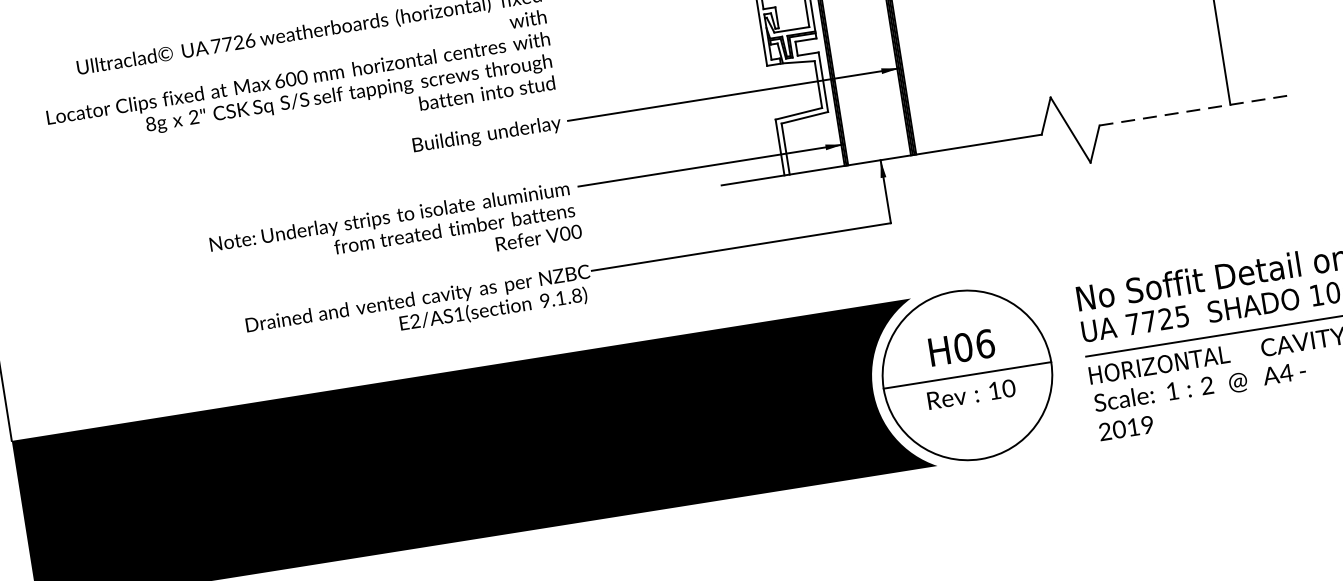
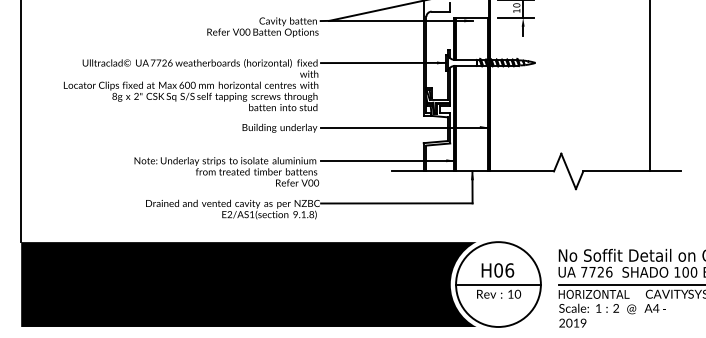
line: (1196, 110) -> (632, 171), dashed -> solid
text: (1182, 314) -> (609, 271), 7725 -> 7726

